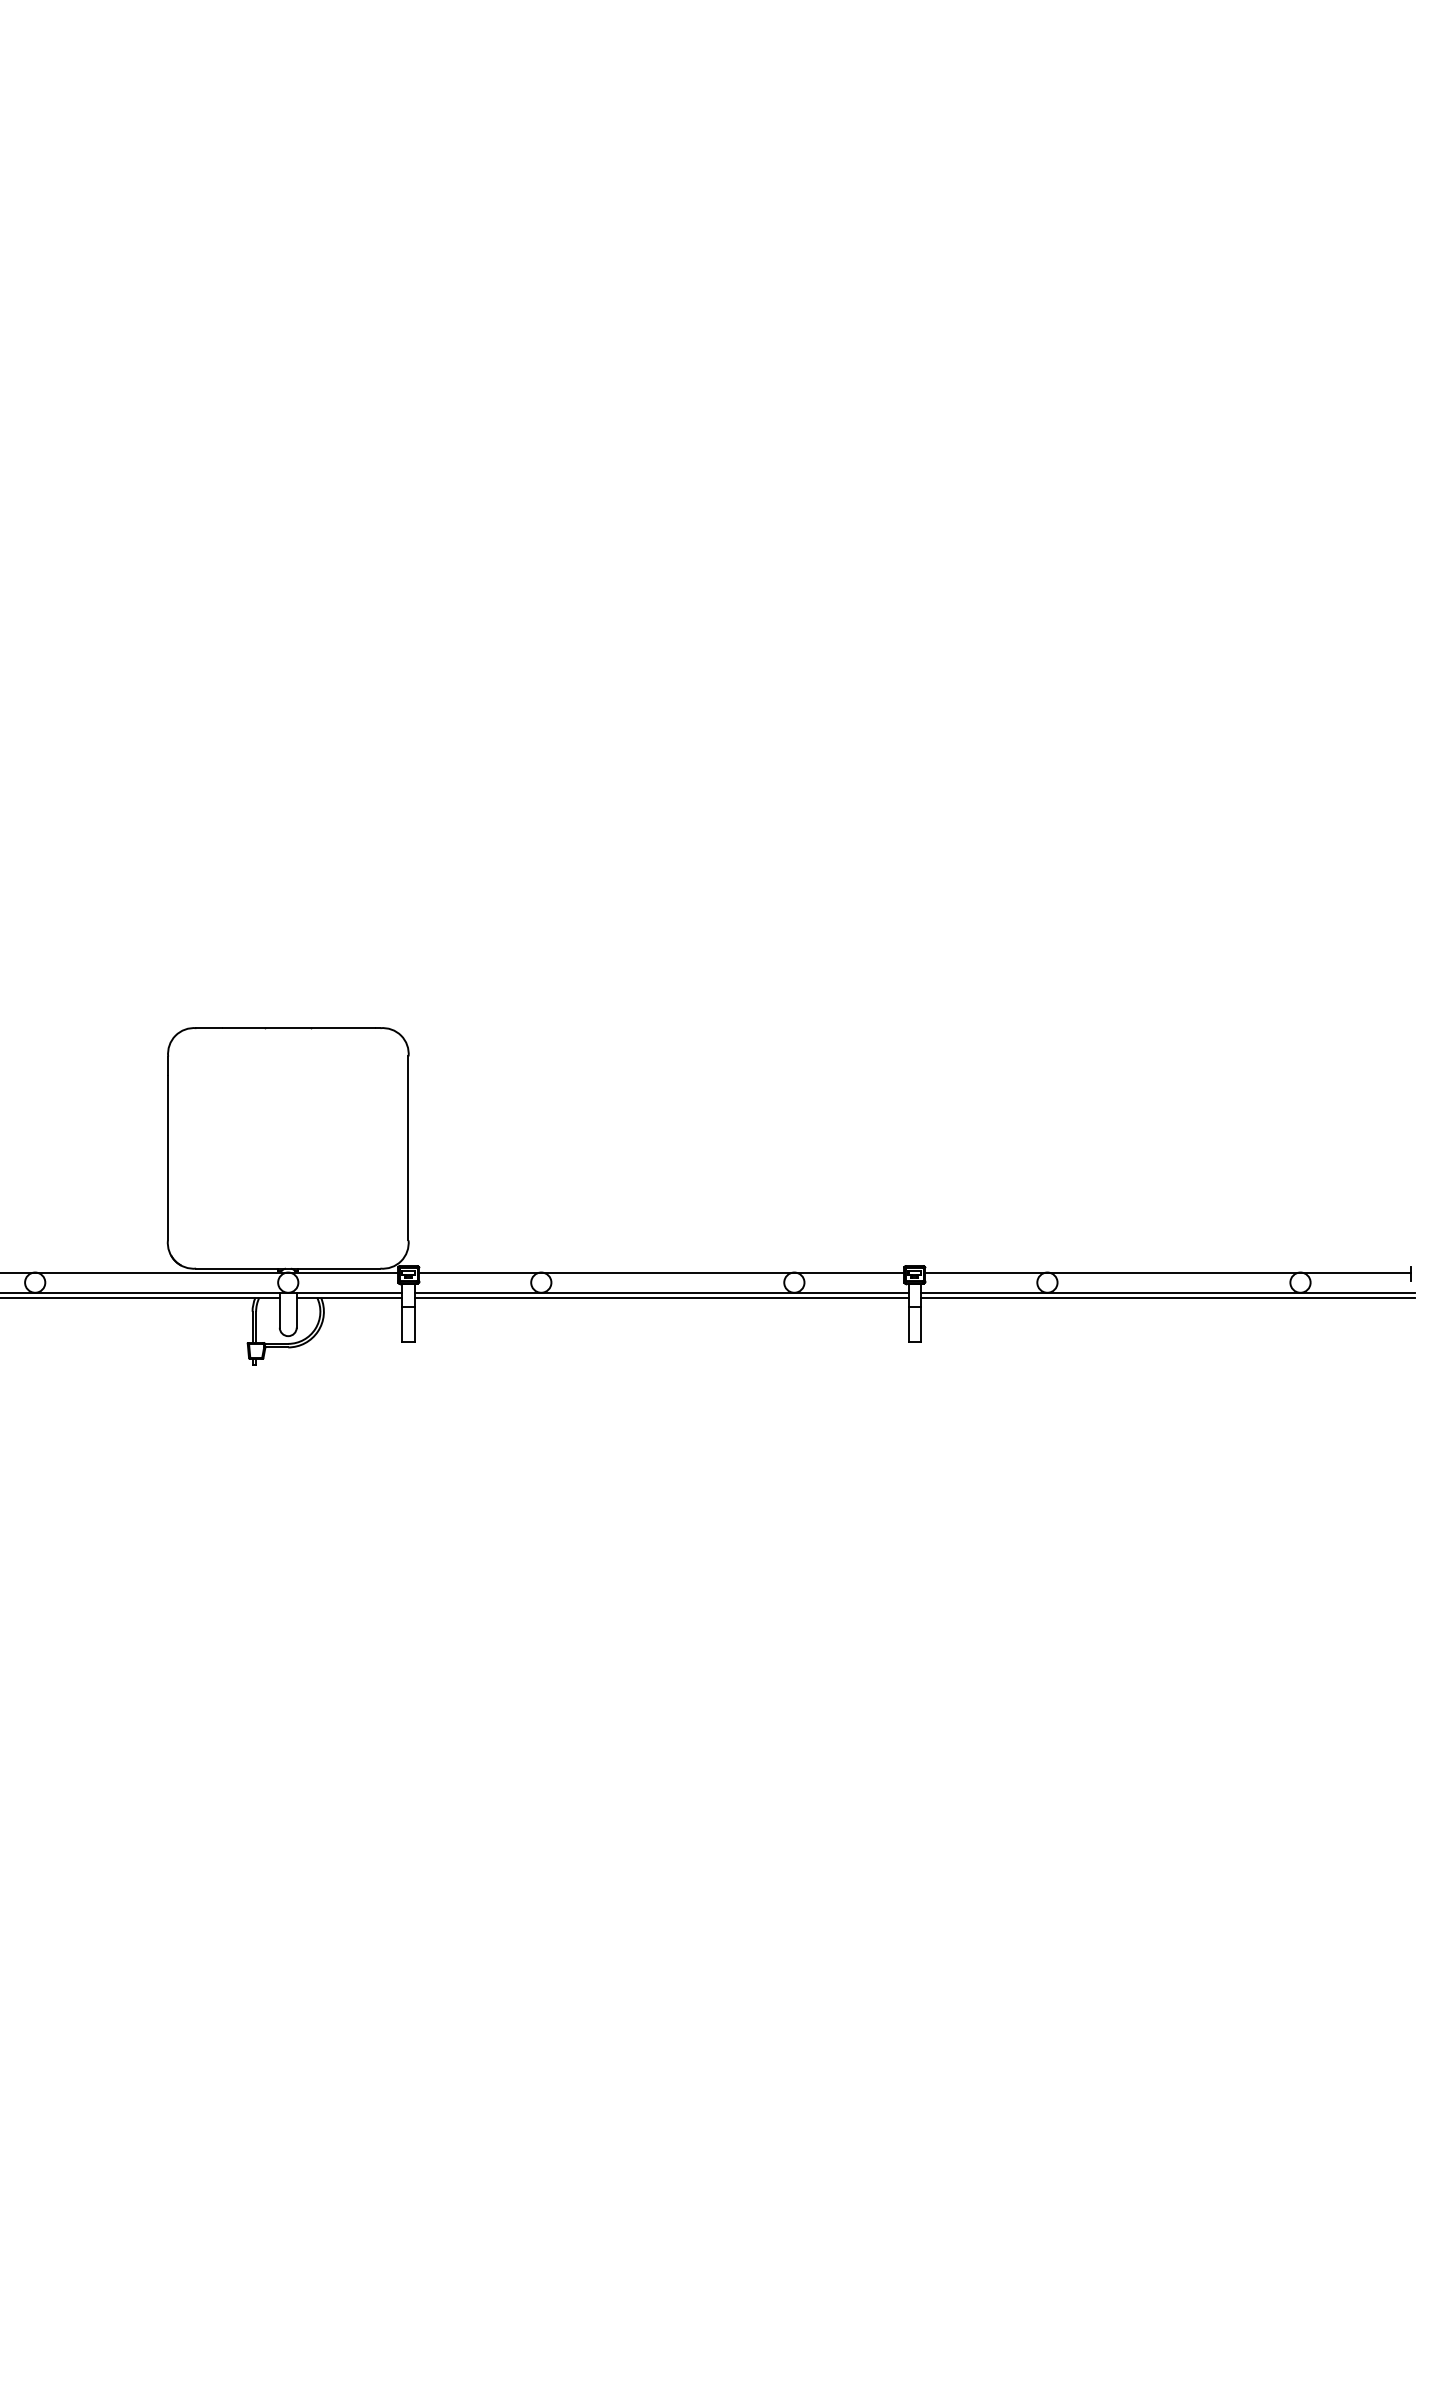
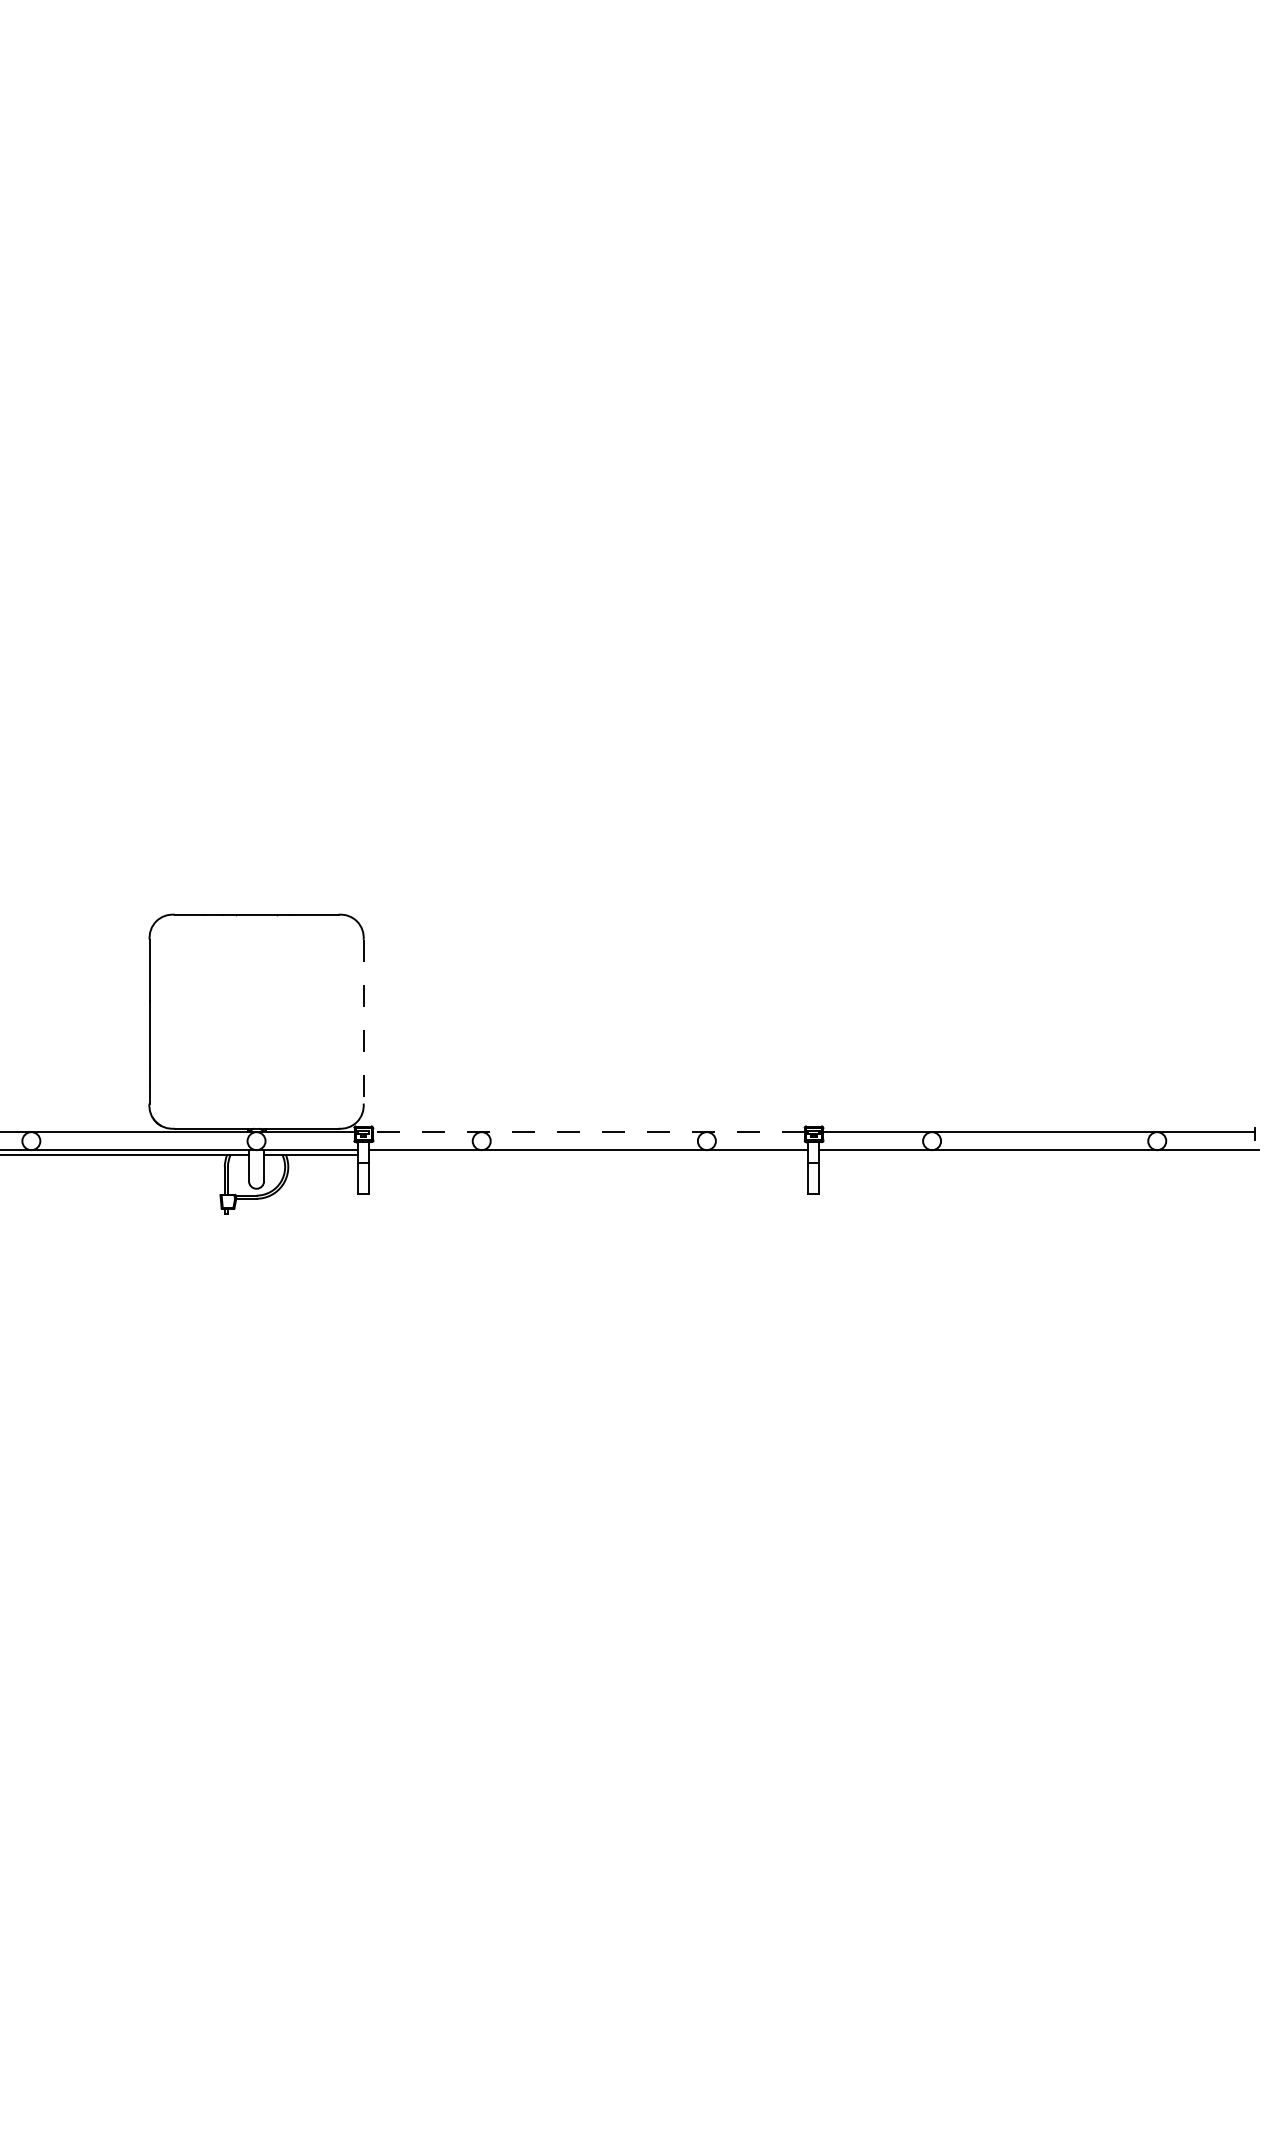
line: (408, 1148) -> (363, 1021), solid -> dashed
line: (661, 1272) -> (588, 1132), solid -> dashed
line: (661, 1297) -> (588, 1154), removed
line: (1167, 1297) -> (1038, 1154), removed

